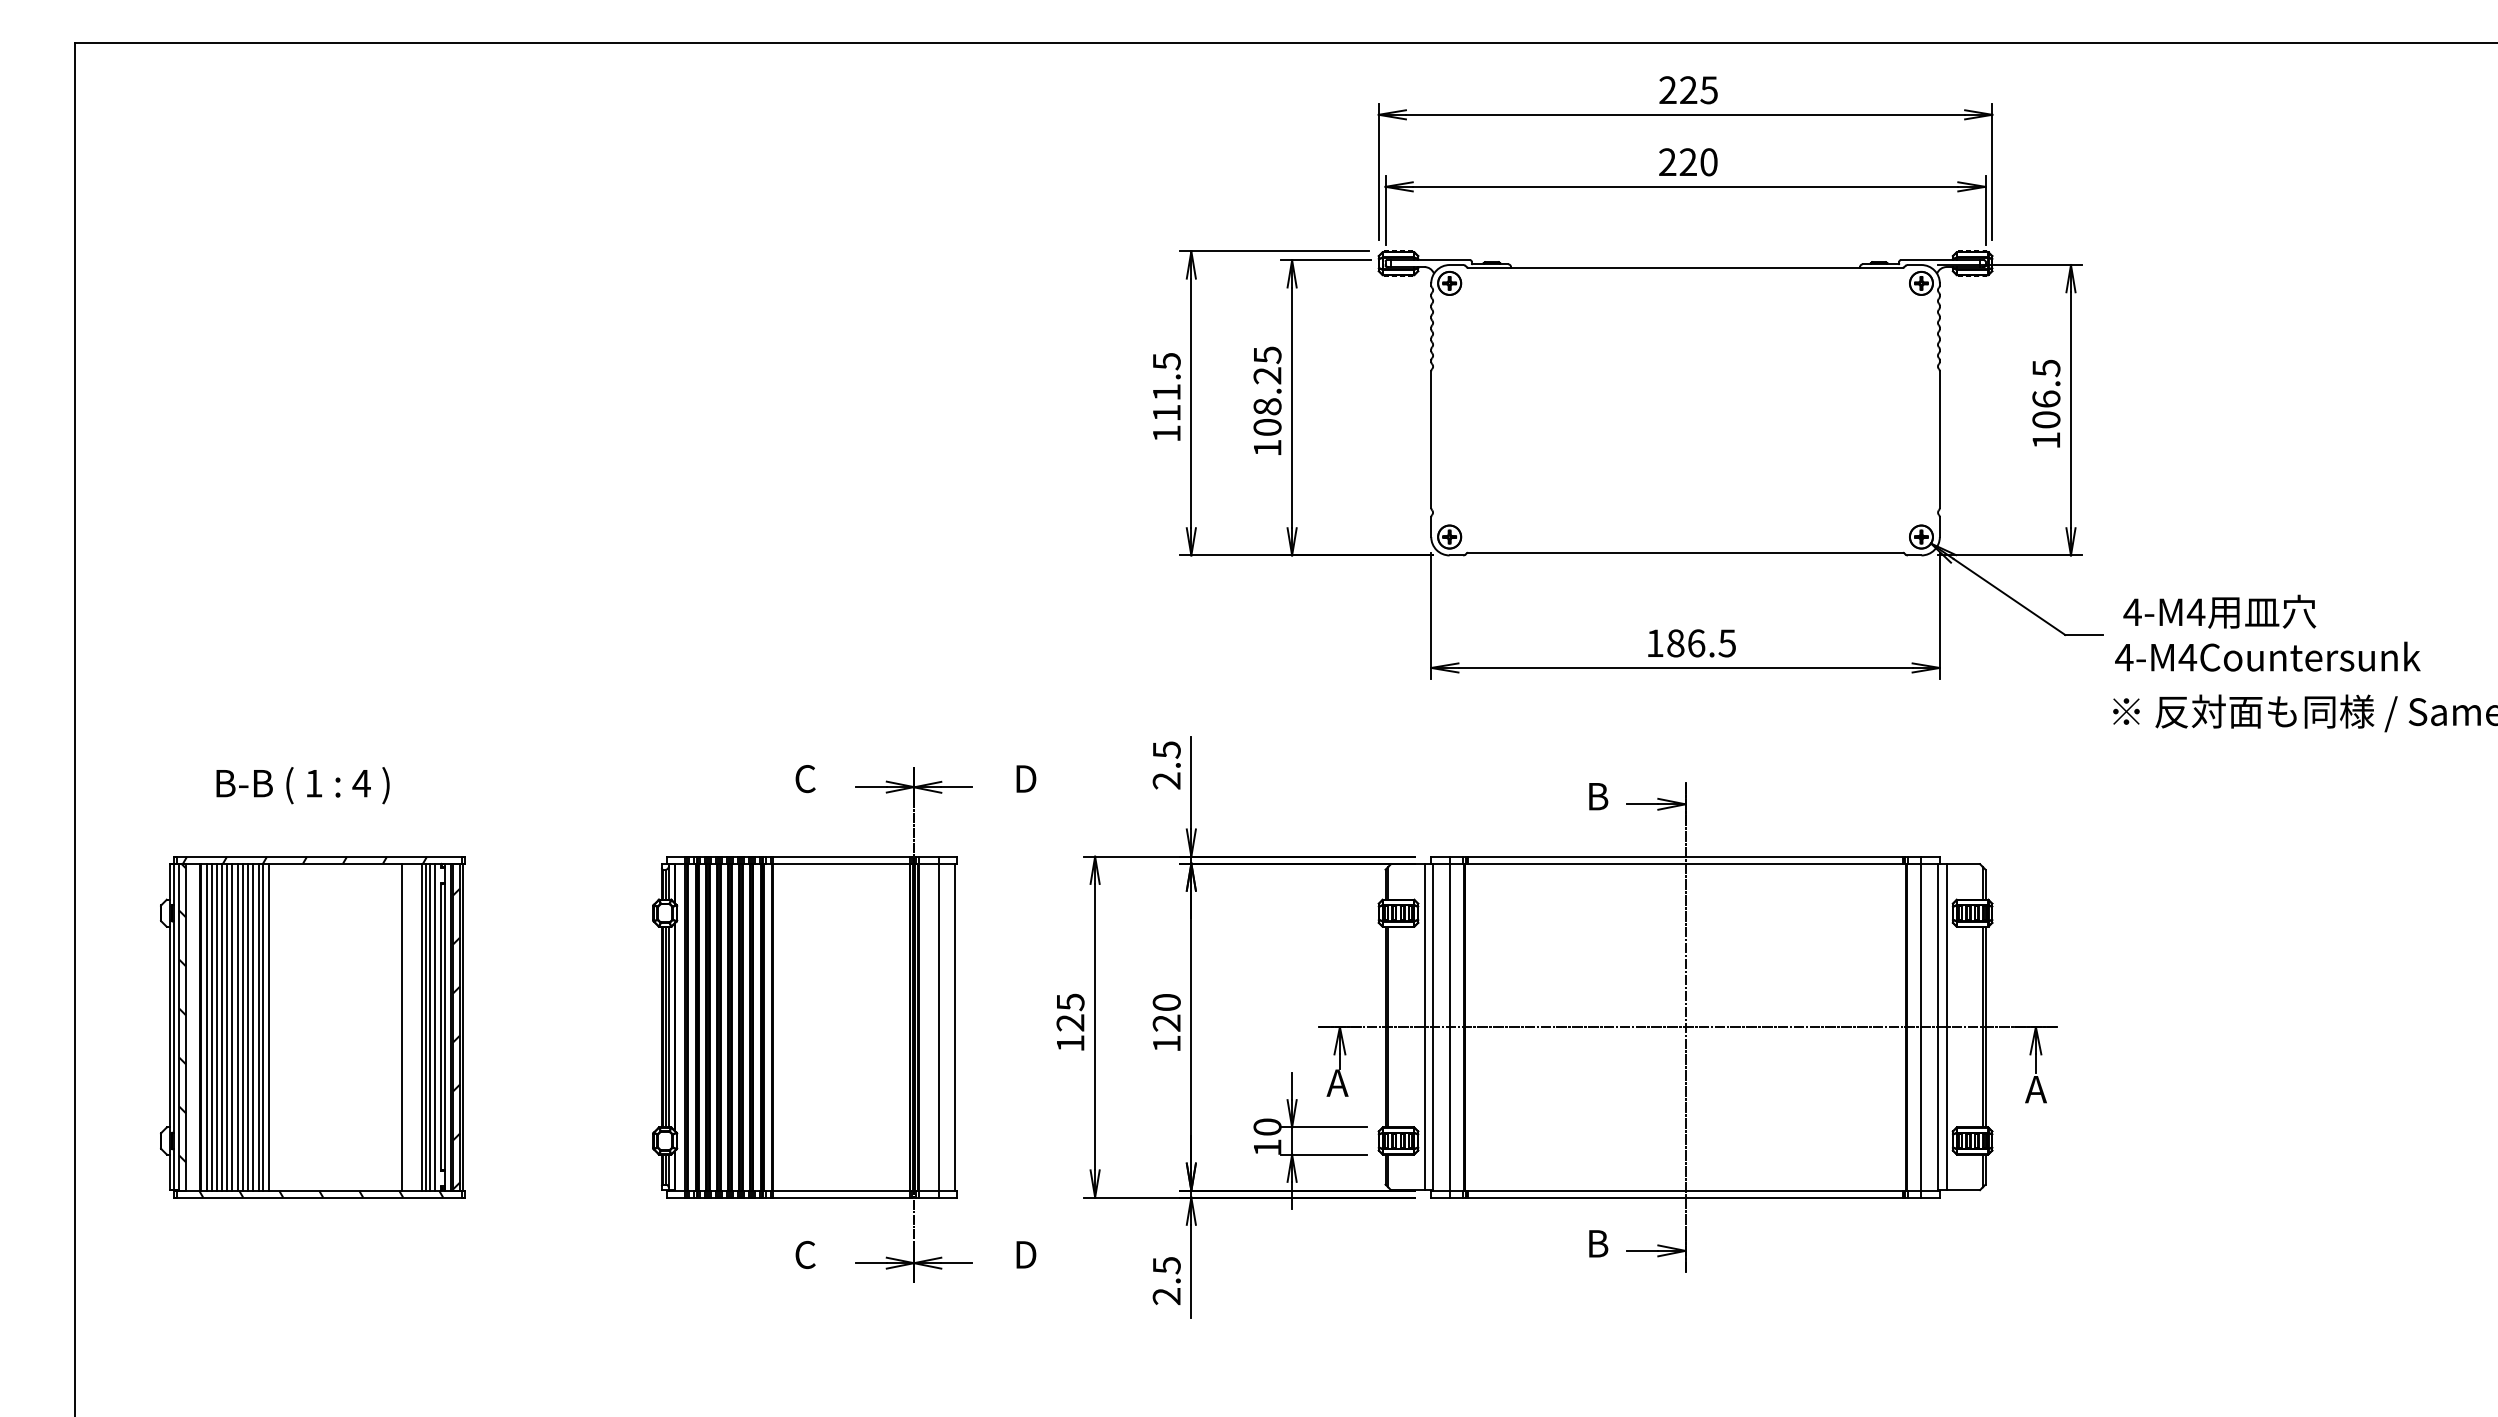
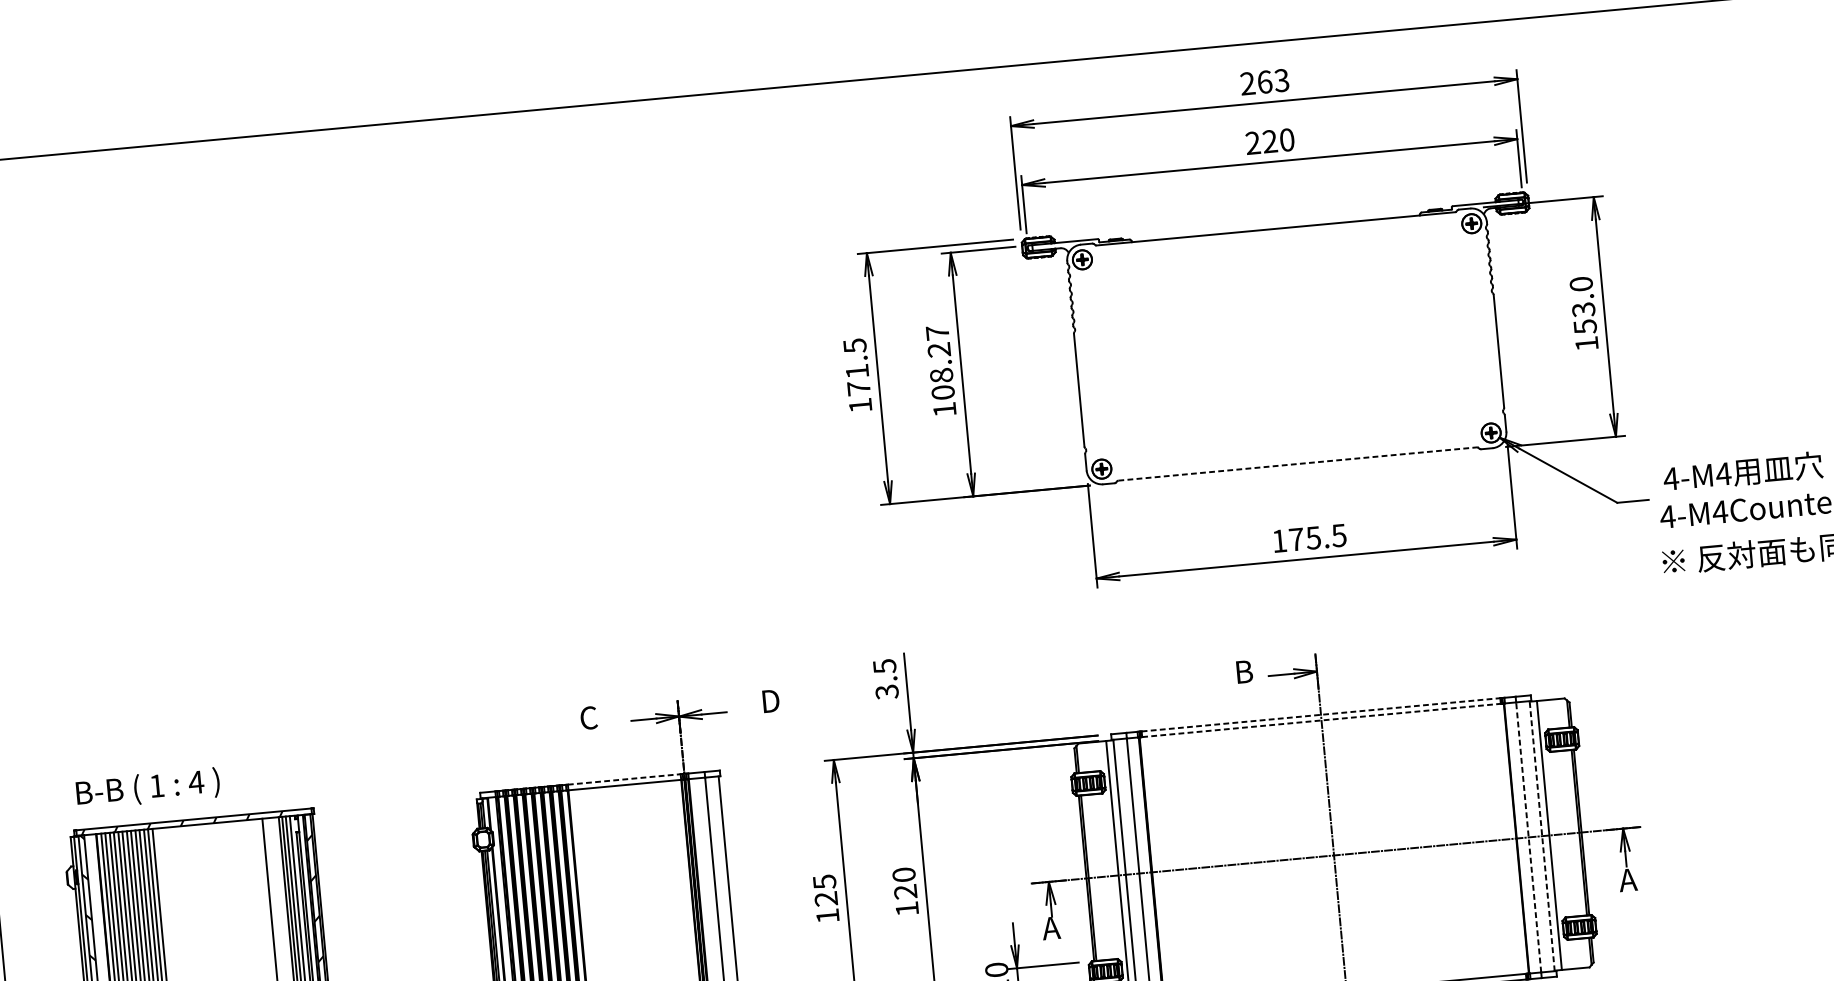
text: (1698, 90) -> (1273, 81), 225 -> 263
text: (1267, 355) -> (937, 333), 108.25 -> 108.27
text: (2046, 393) -> (1583, 304), 106.5 -> 153.0
text: (1166, 412) -> (858, 388), 111.5 -> 171.5
line: (1686, 552) -> (1298, 463), solid -> dashed
text: (1686, 643) -> (1305, 538), 186.5 -> 175.5
text: (1166, 780) -> (886, 691), 2.5 -> 3.5
text: (302, 785) -> (147, 788), moved
line: (841, 856) -> (624, 779), solid -> dashed
line: (1686, 856) -> (1321, 714), solid -> dashed
line: (1686, 863) -> (1322, 720), solid -> dashed
line: (1921, 1027) -> (1528, 837), solid -> dashed
line: (1937, 1027) -> (1541, 836), solid -> dashed

